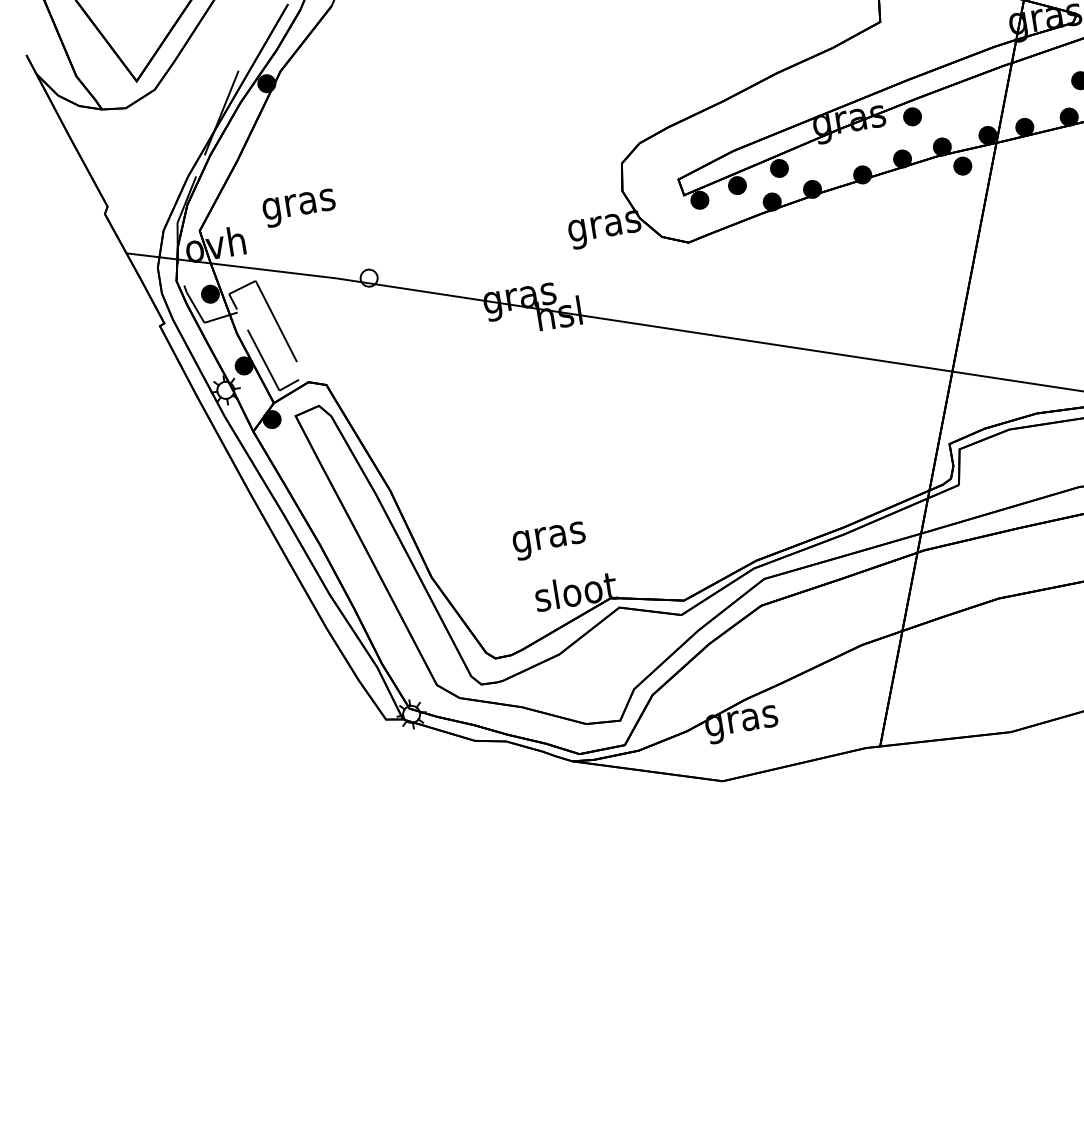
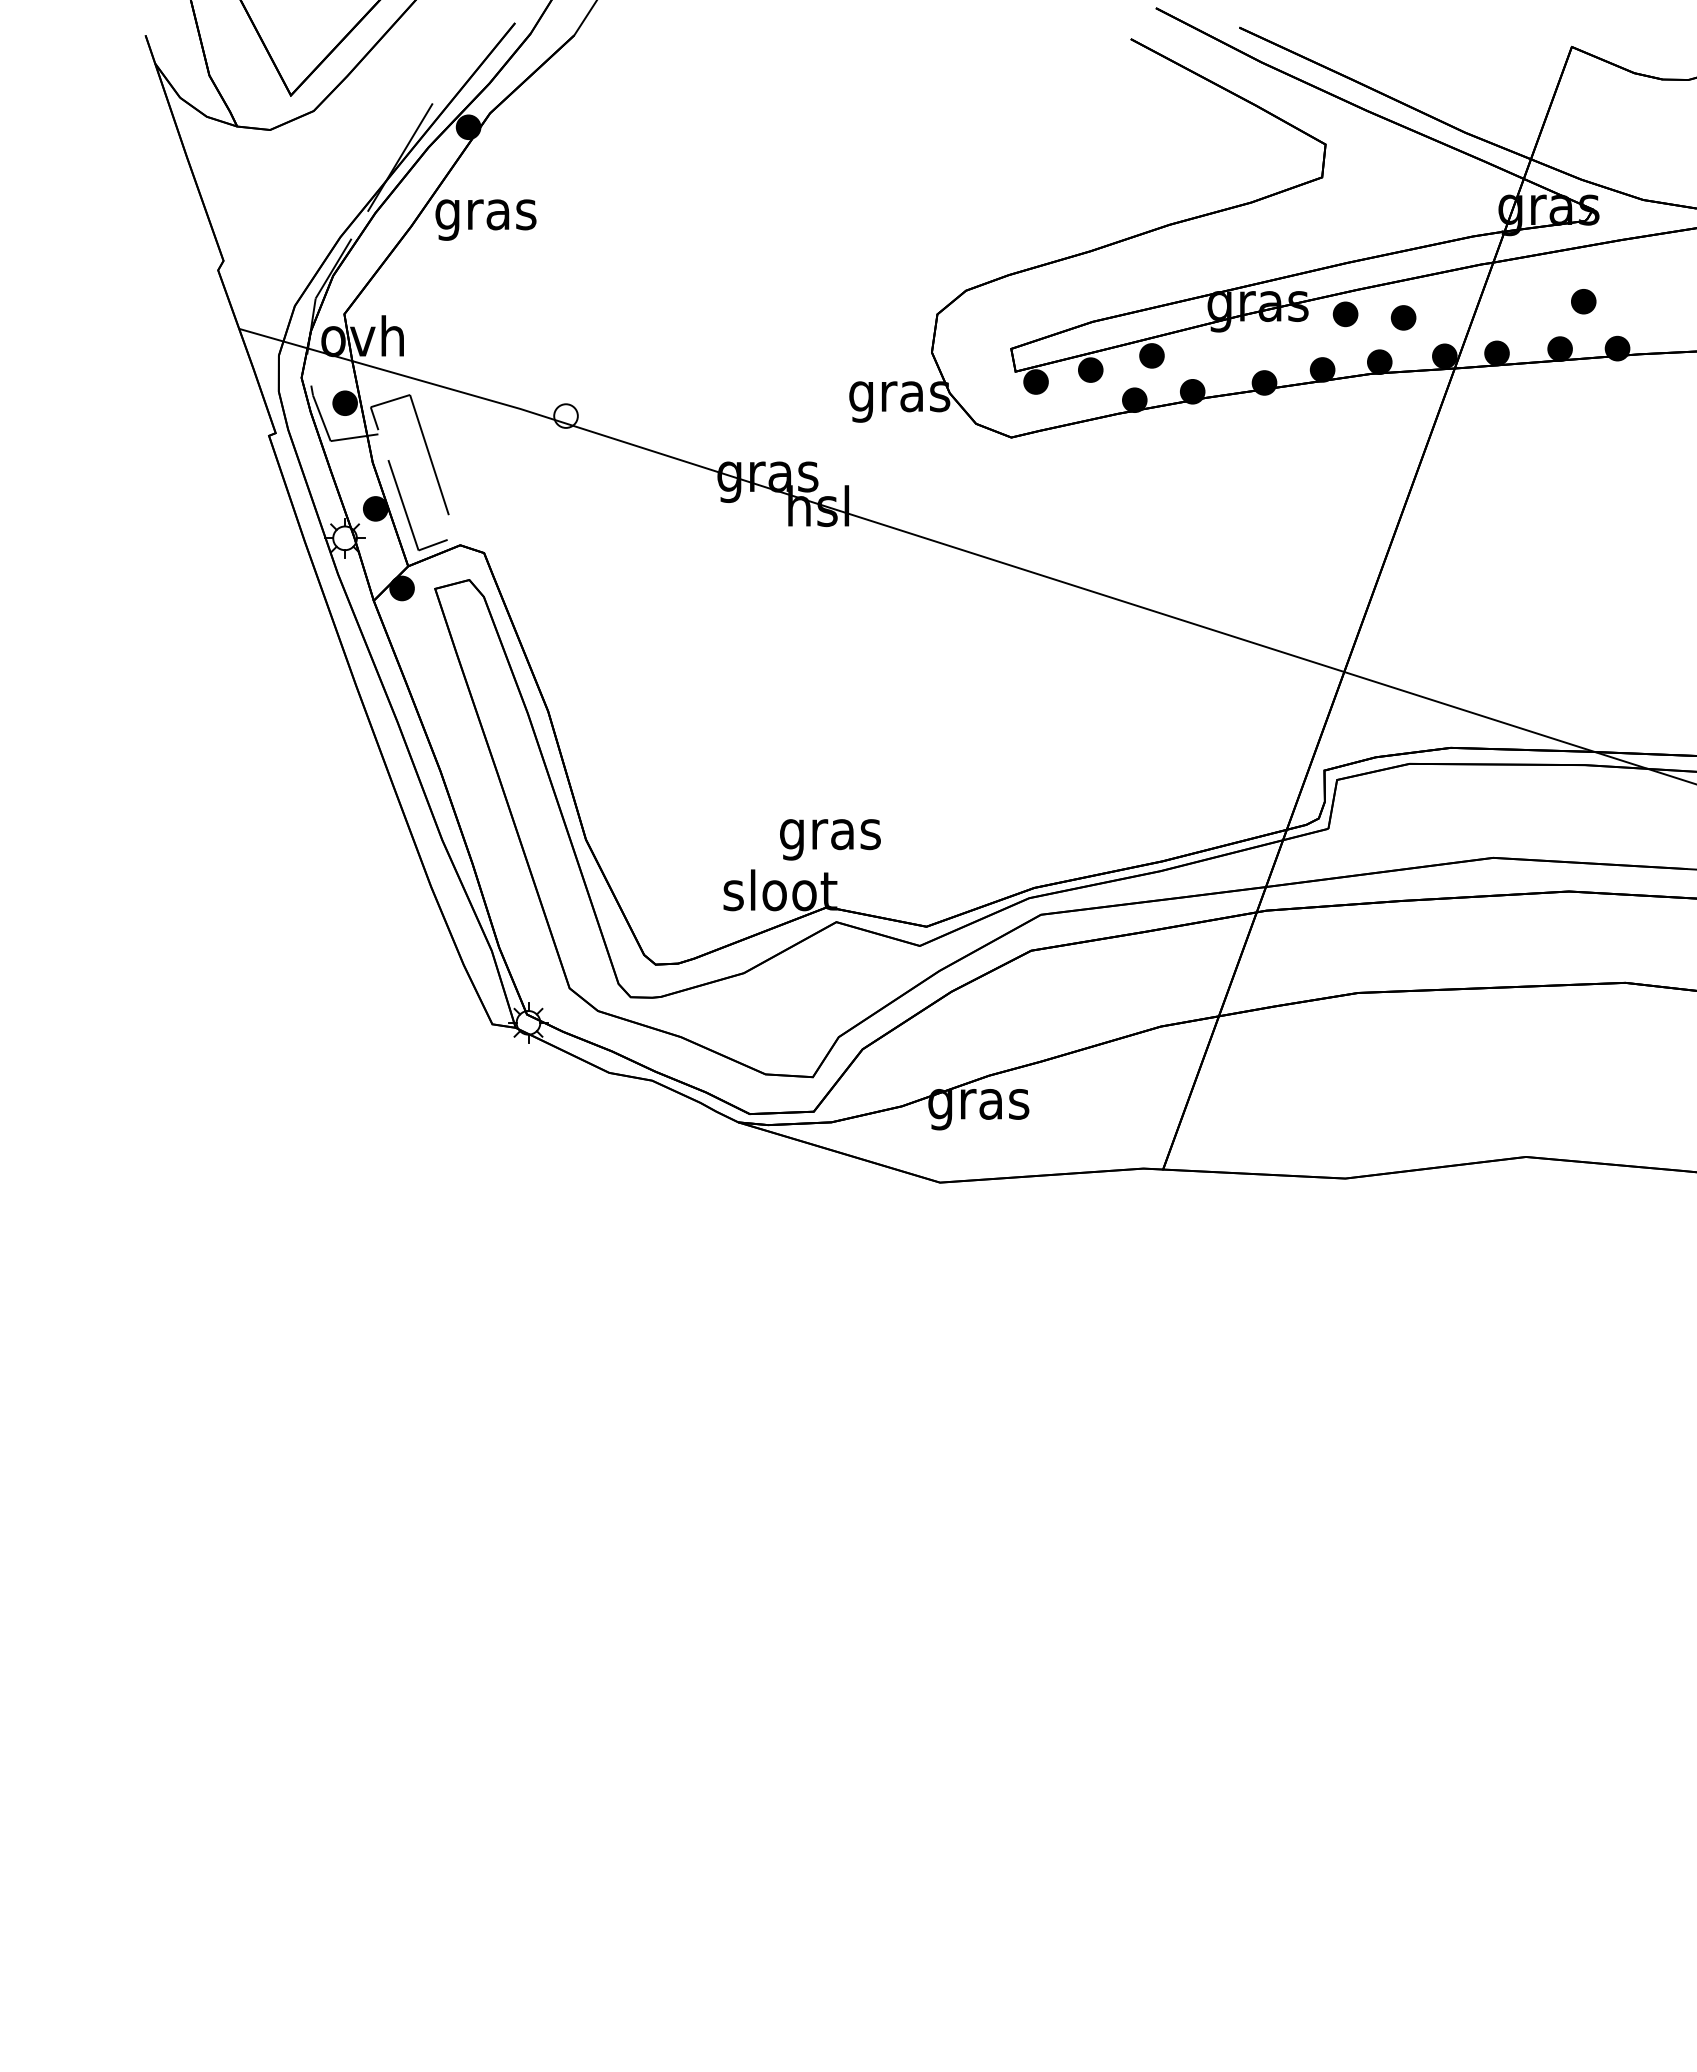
part: (962, 165) -> (1403, 317), moved
text: (299, 207) -> (485, 219), moved
text: (549, 540) -> (830, 839), moved

